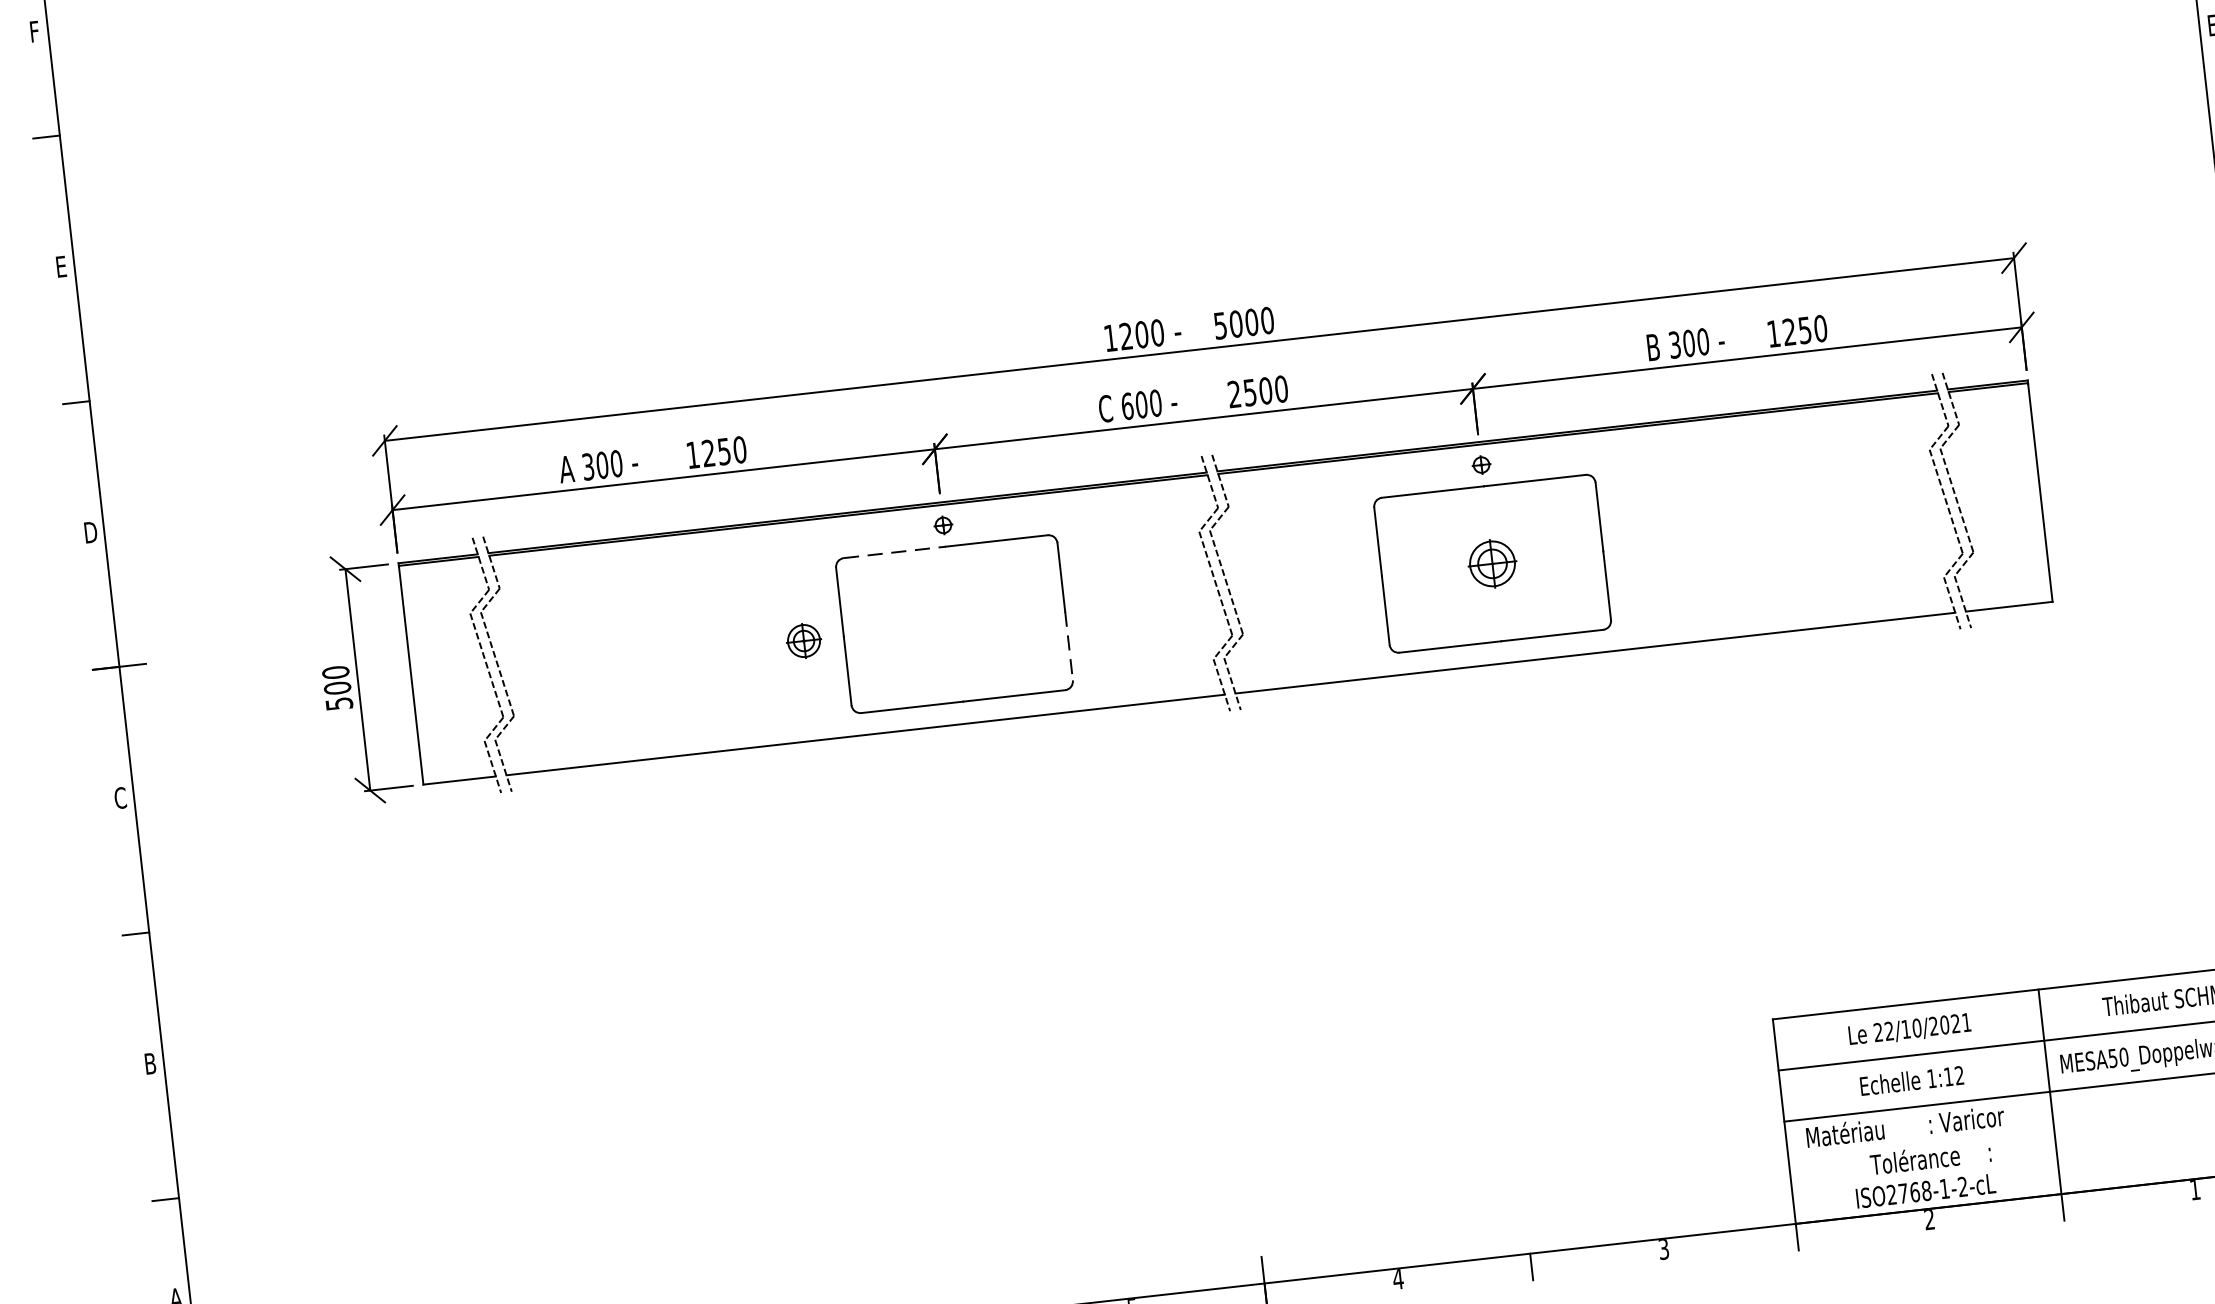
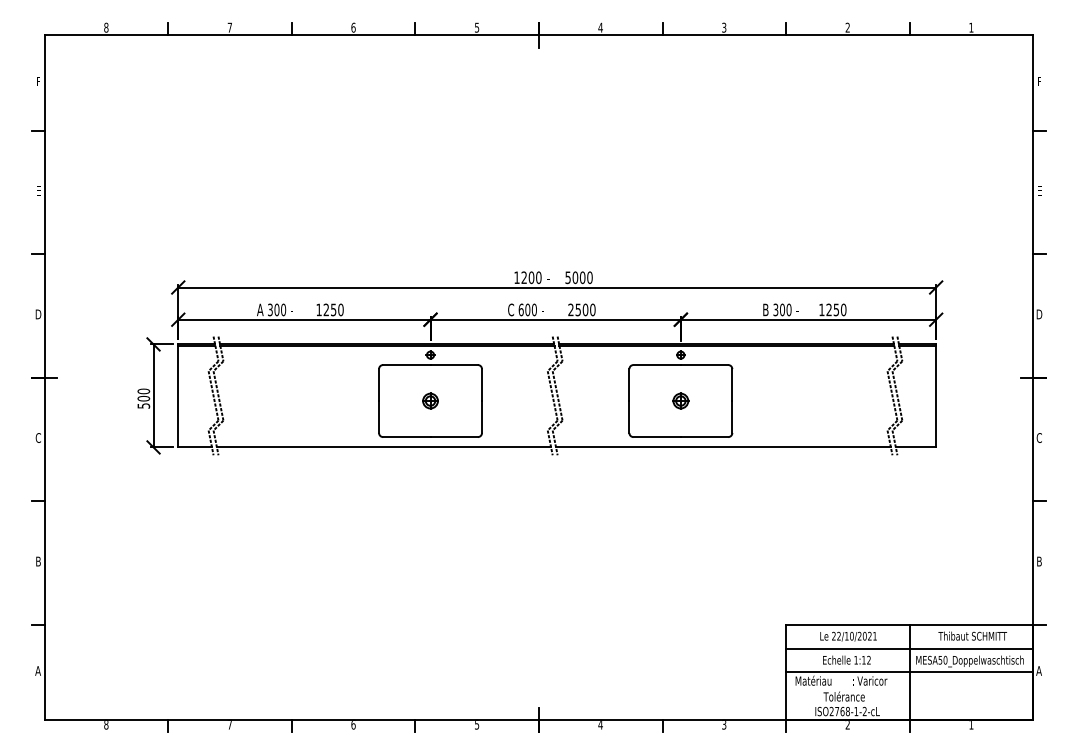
line: (894, 553) -> (406, 365), dashed -> solid
part: (1491, 562) -> (680, 400), size x0.71
part: (803, 639) -> (430, 400), moved
line: (1070, 646) -> (482, 417), dashed -> solid

